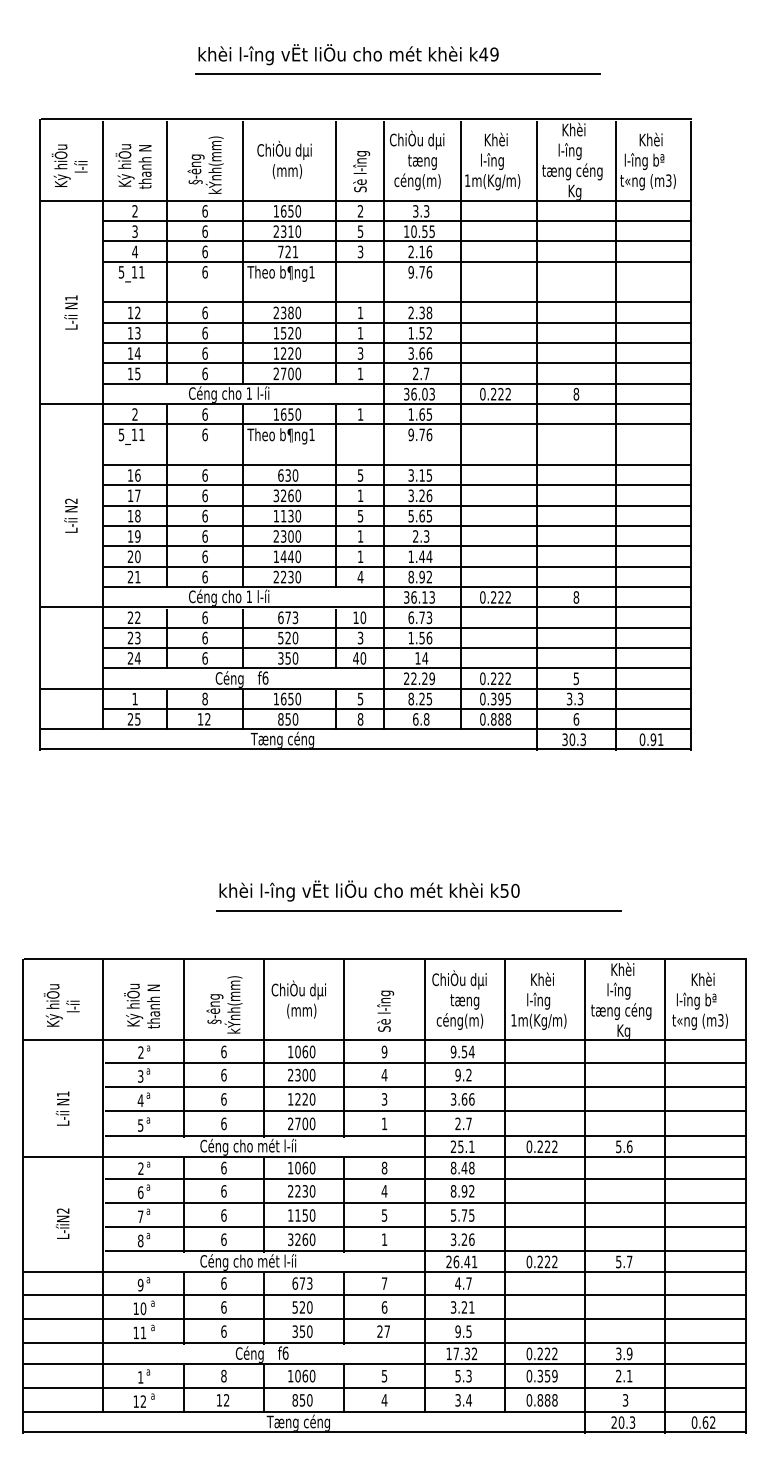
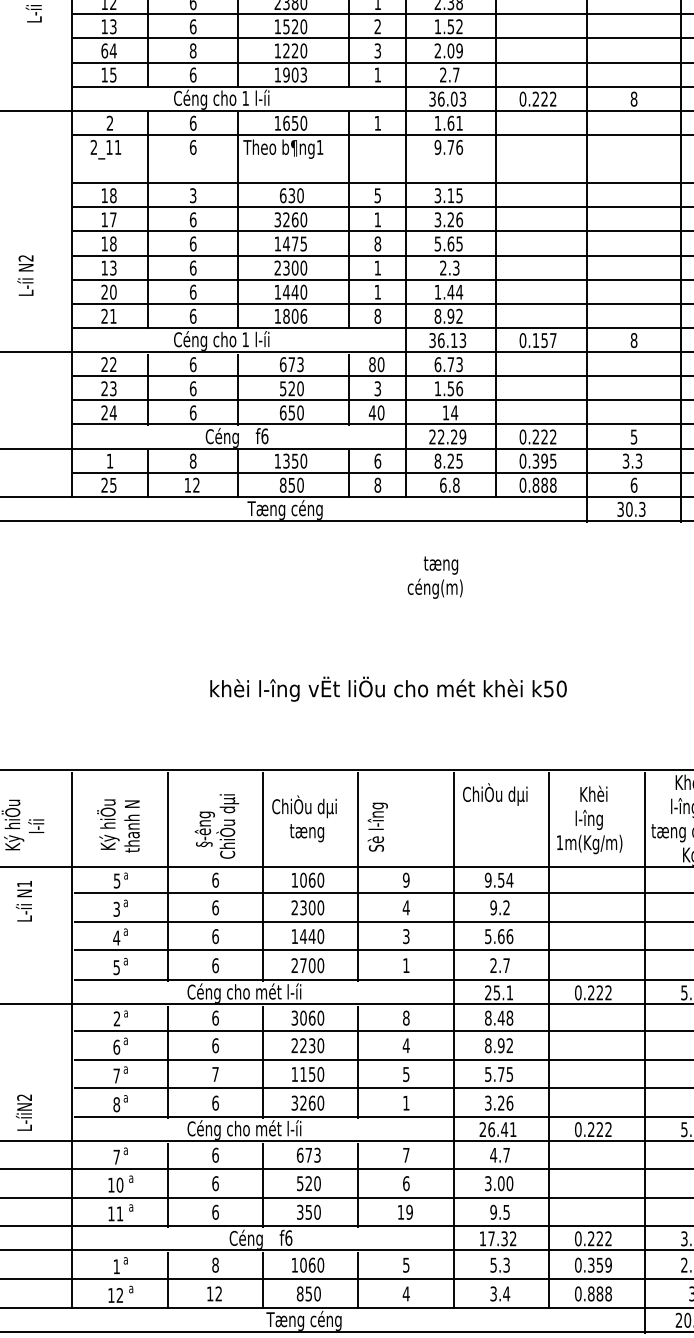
text: (359, 332) -> (376, 25), 1 -> 2
text: (130, 353) -> (104, 50), 14 -> 64
text: (204, 353) -> (192, 50), 6 -> 8
text: (420, 353) -> (448, 50), 3.66 -> 2.09
text: (287, 373) -> (291, 74), 2700 -> 1903
text: (429, 414) -> (459, 123), 1.65 -> 1.61
text: (121, 434) -> (93, 146), 5_11 -> 2_11
text: (137, 475) -> (112, 195), 16 -> 18
text: (204, 475) -> (192, 195), 6 -> 3
text: (70, 515) -> (25, 275), moved
text: (290, 515) -> (294, 243), 1130 -> 1475
text: (360, 515) -> (377, 243), 5 -> 8
text: (137, 536) -> (112, 268), 19 -> 13
text: (287, 576) -> (291, 315), 2230 -> 1806
text: (360, 576) -> (377, 315), 4 -> 8
text: (500, 597) -> (543, 340), 0.222 -> 0.157
text: (355, 617) -> (371, 364), 10 -> 80
text: (280, 658) -> (282, 412), 350 -> 650
text: (283, 698) -> (286, 460), 1650 -> 1350
text: (360, 698) -> (377, 460), 5 -> 6
line: (418, 910) -> (446, 712), removed
text: (233, 1004) -> (226, 823), kÝnh(mm) -> ChiÒu dµi
text: (385, 1010) -> (377, 826), moved
text: (301, 1011) -> (307, 832), (mm) -> tæng
text: (459, 1011) -> (434, 576), moved
text: (140, 1052) -> (116, 880), 2 -> 5
text: (453, 1098) -> (488, 935), 3.66 -> 5.66
text: (301, 1099) -> (307, 936), 1220 -> 1440
text: (62, 1108) -> (23, 901), moved
text: (290, 1167) -> (294, 1017), 1060 -> 3060
text: (223, 1215) -> (215, 1074), 6 -> 7
text: (62, 1223) -> (23, 1112), moved
text: (140, 1284) -> (116, 1156), 9 -> 7
text: (467, 1307) -> (504, 1183), 3.21 -> 3.00
text: (383, 1331) -> (405, 1212), 27 -> 19

